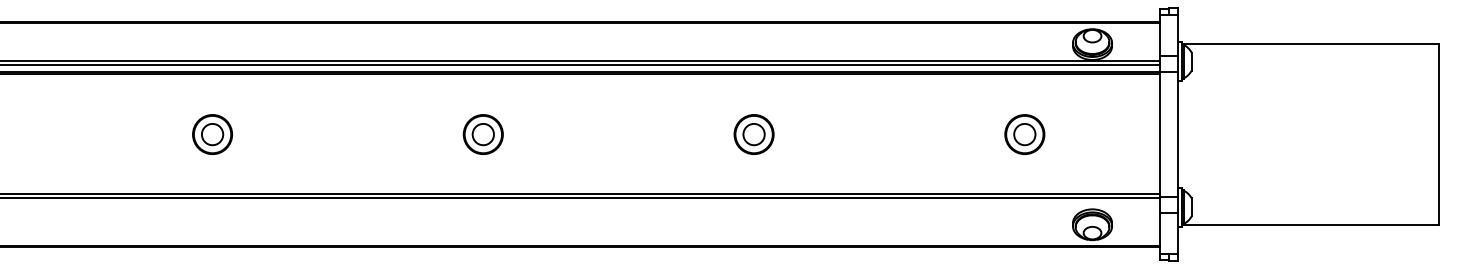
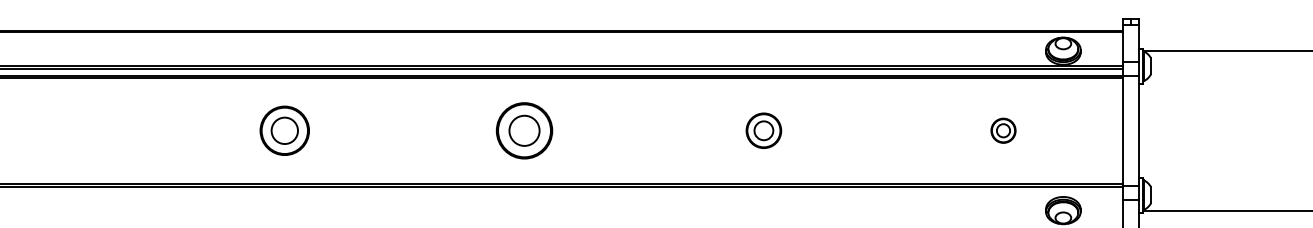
part: (212, 134) -> (284, 130), size x1.4
part: (482, 134) -> (523, 130), size x1.6
part: (1024, 134) -> (1003, 130), size x0.7

